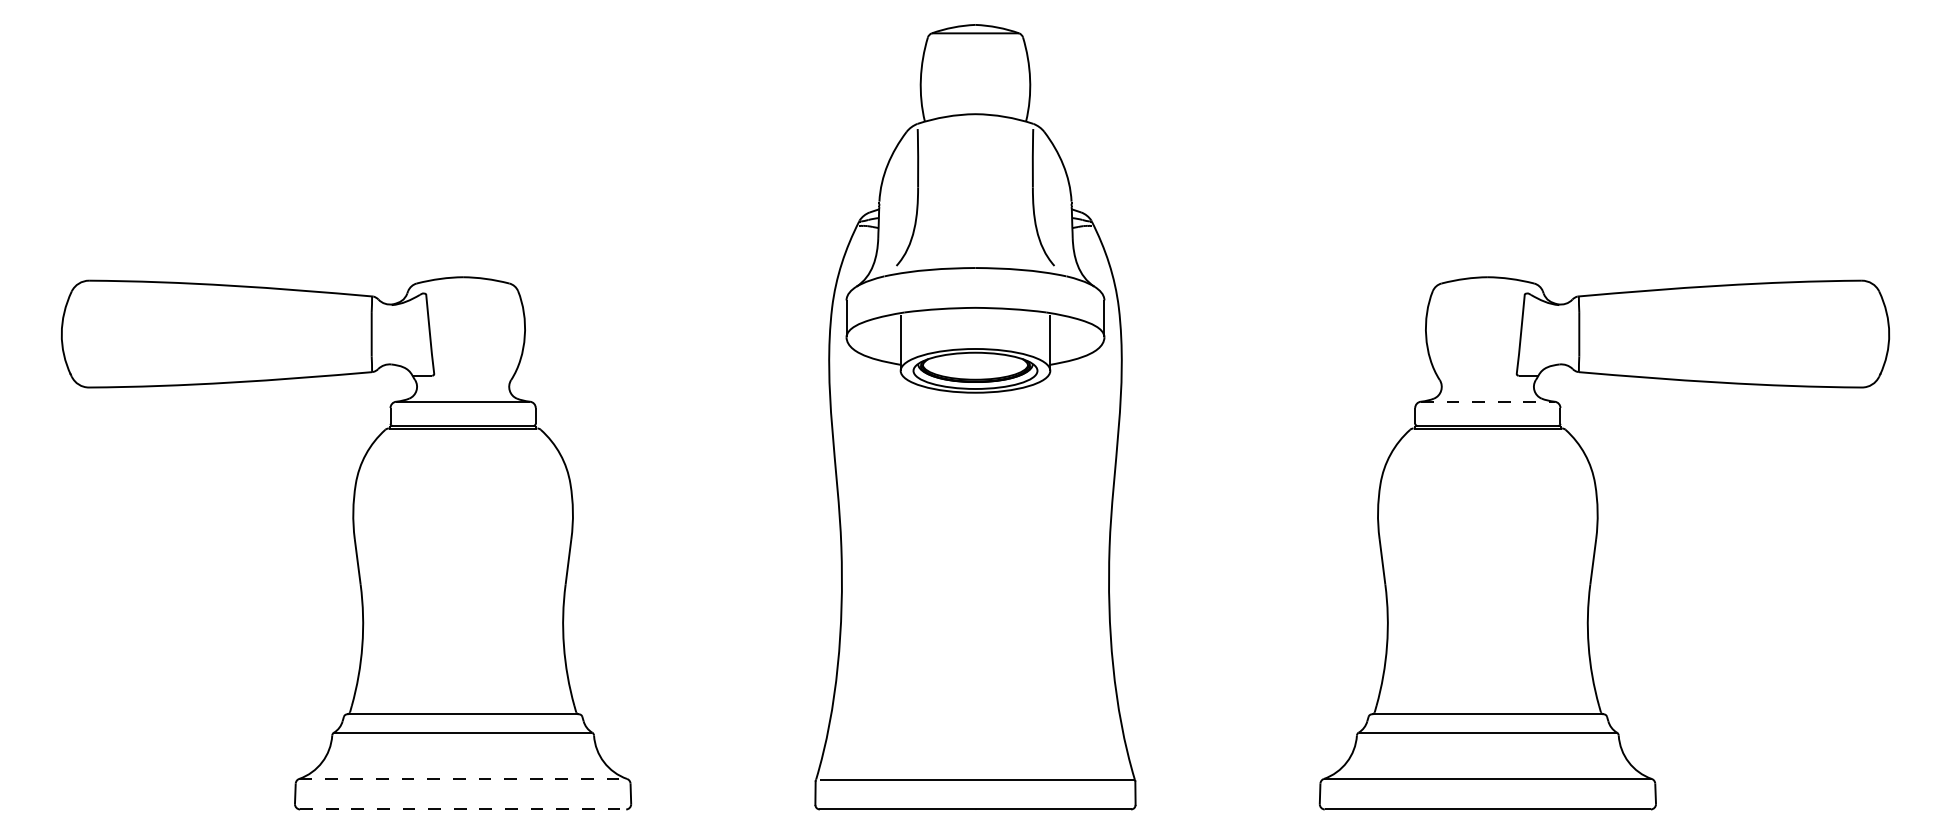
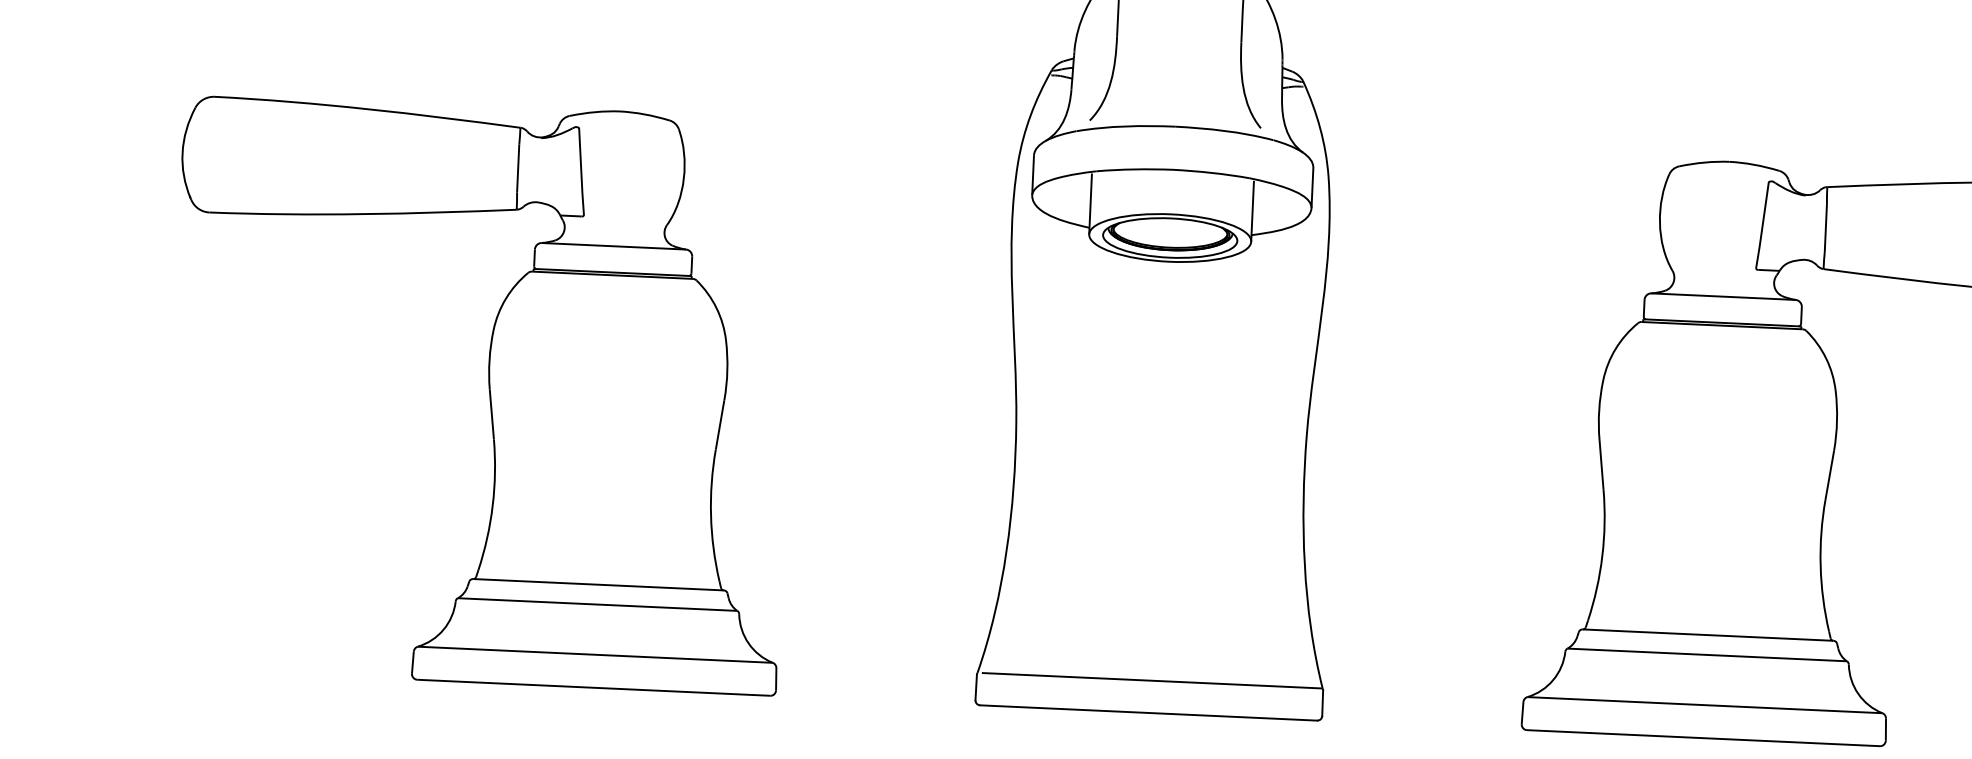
line: (1487, 401) -> (1723, 296), dashed -> solid
line: (463, 778) -> (595, 654), dashed -> solid
line: (463, 809) -> (594, 687), dashed -> solid

